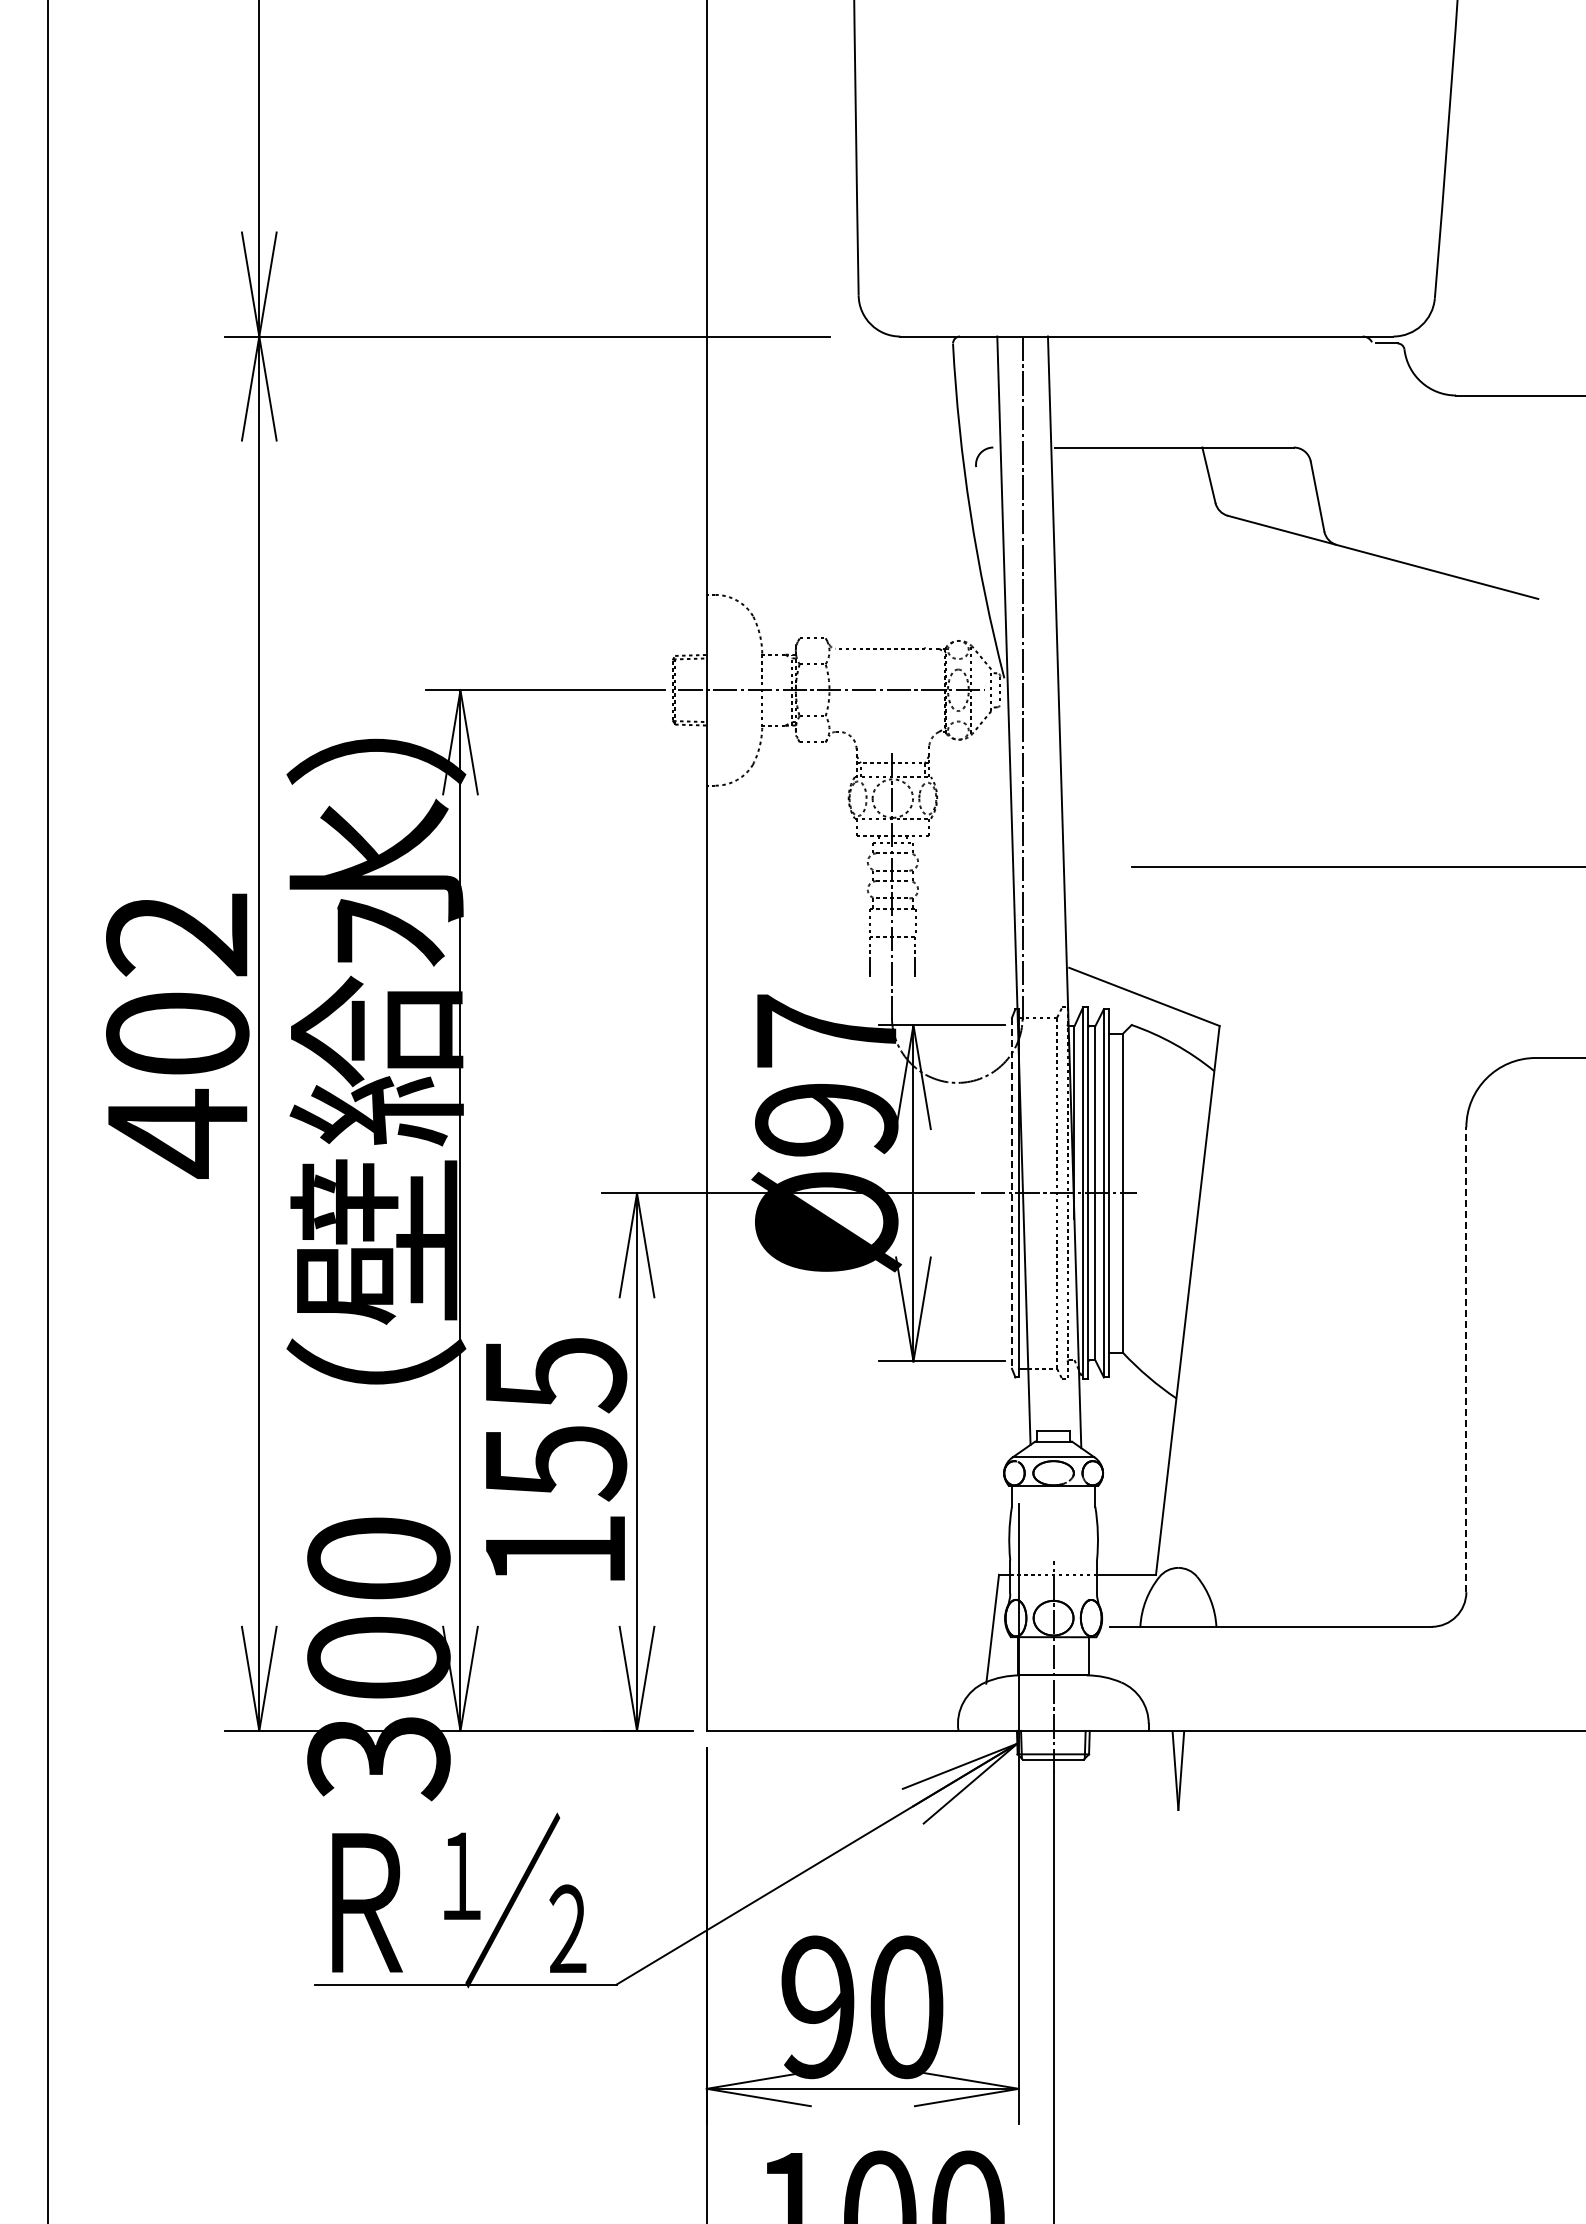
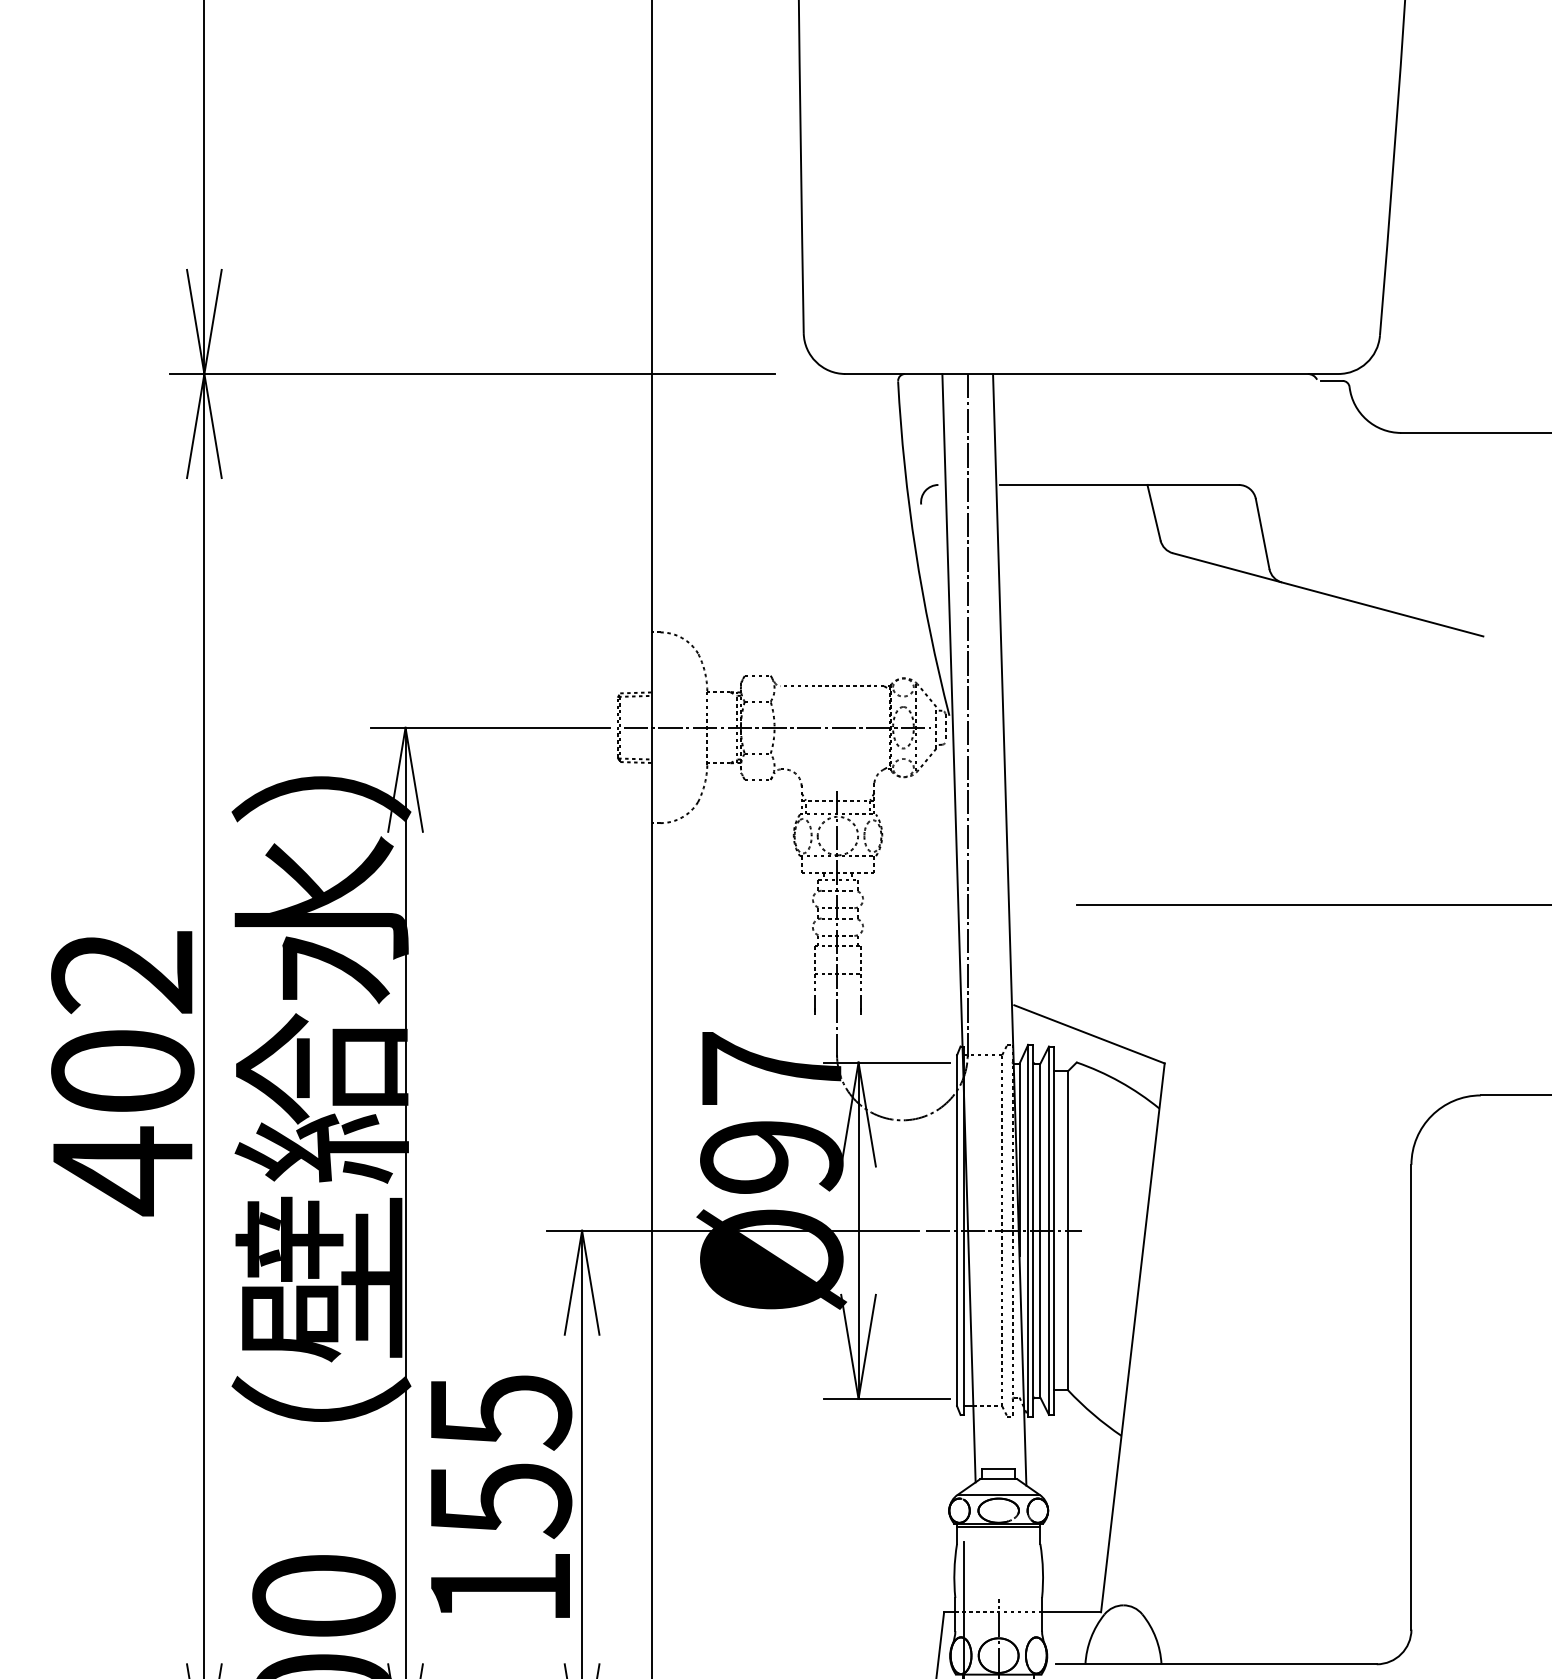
line: (1012, 1193) -> (957, 1230), dashed -> solid
line: (1466, 1359) -> (1411, 1396), dashed -> solid
line: (1053, 1489) -> (998, 1526), added

